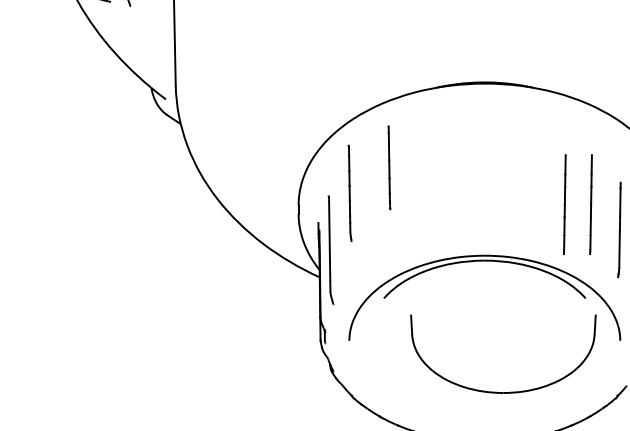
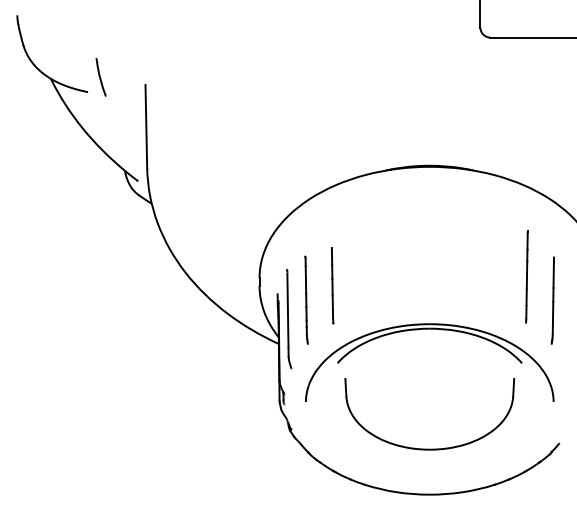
line: (389, 167) -> (332, 285), moved
line: (349, 192) -> (306, 299), moved
line: (564, 203) -> (502, 276), removed
part: (503, 391) -> (429, 448), moved

